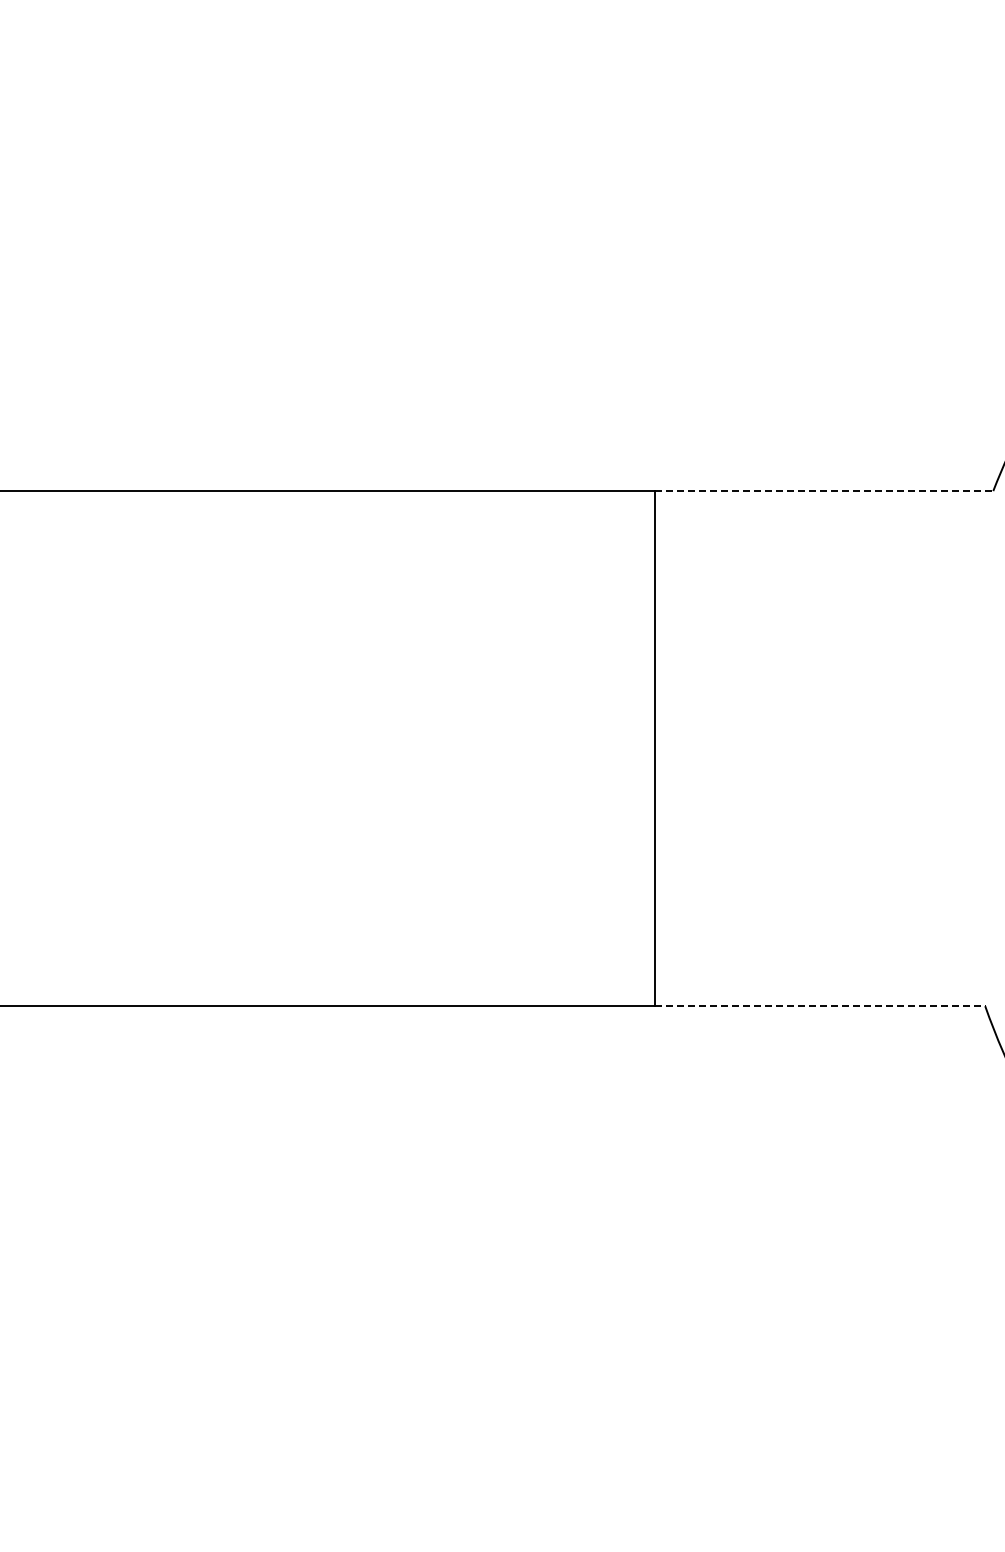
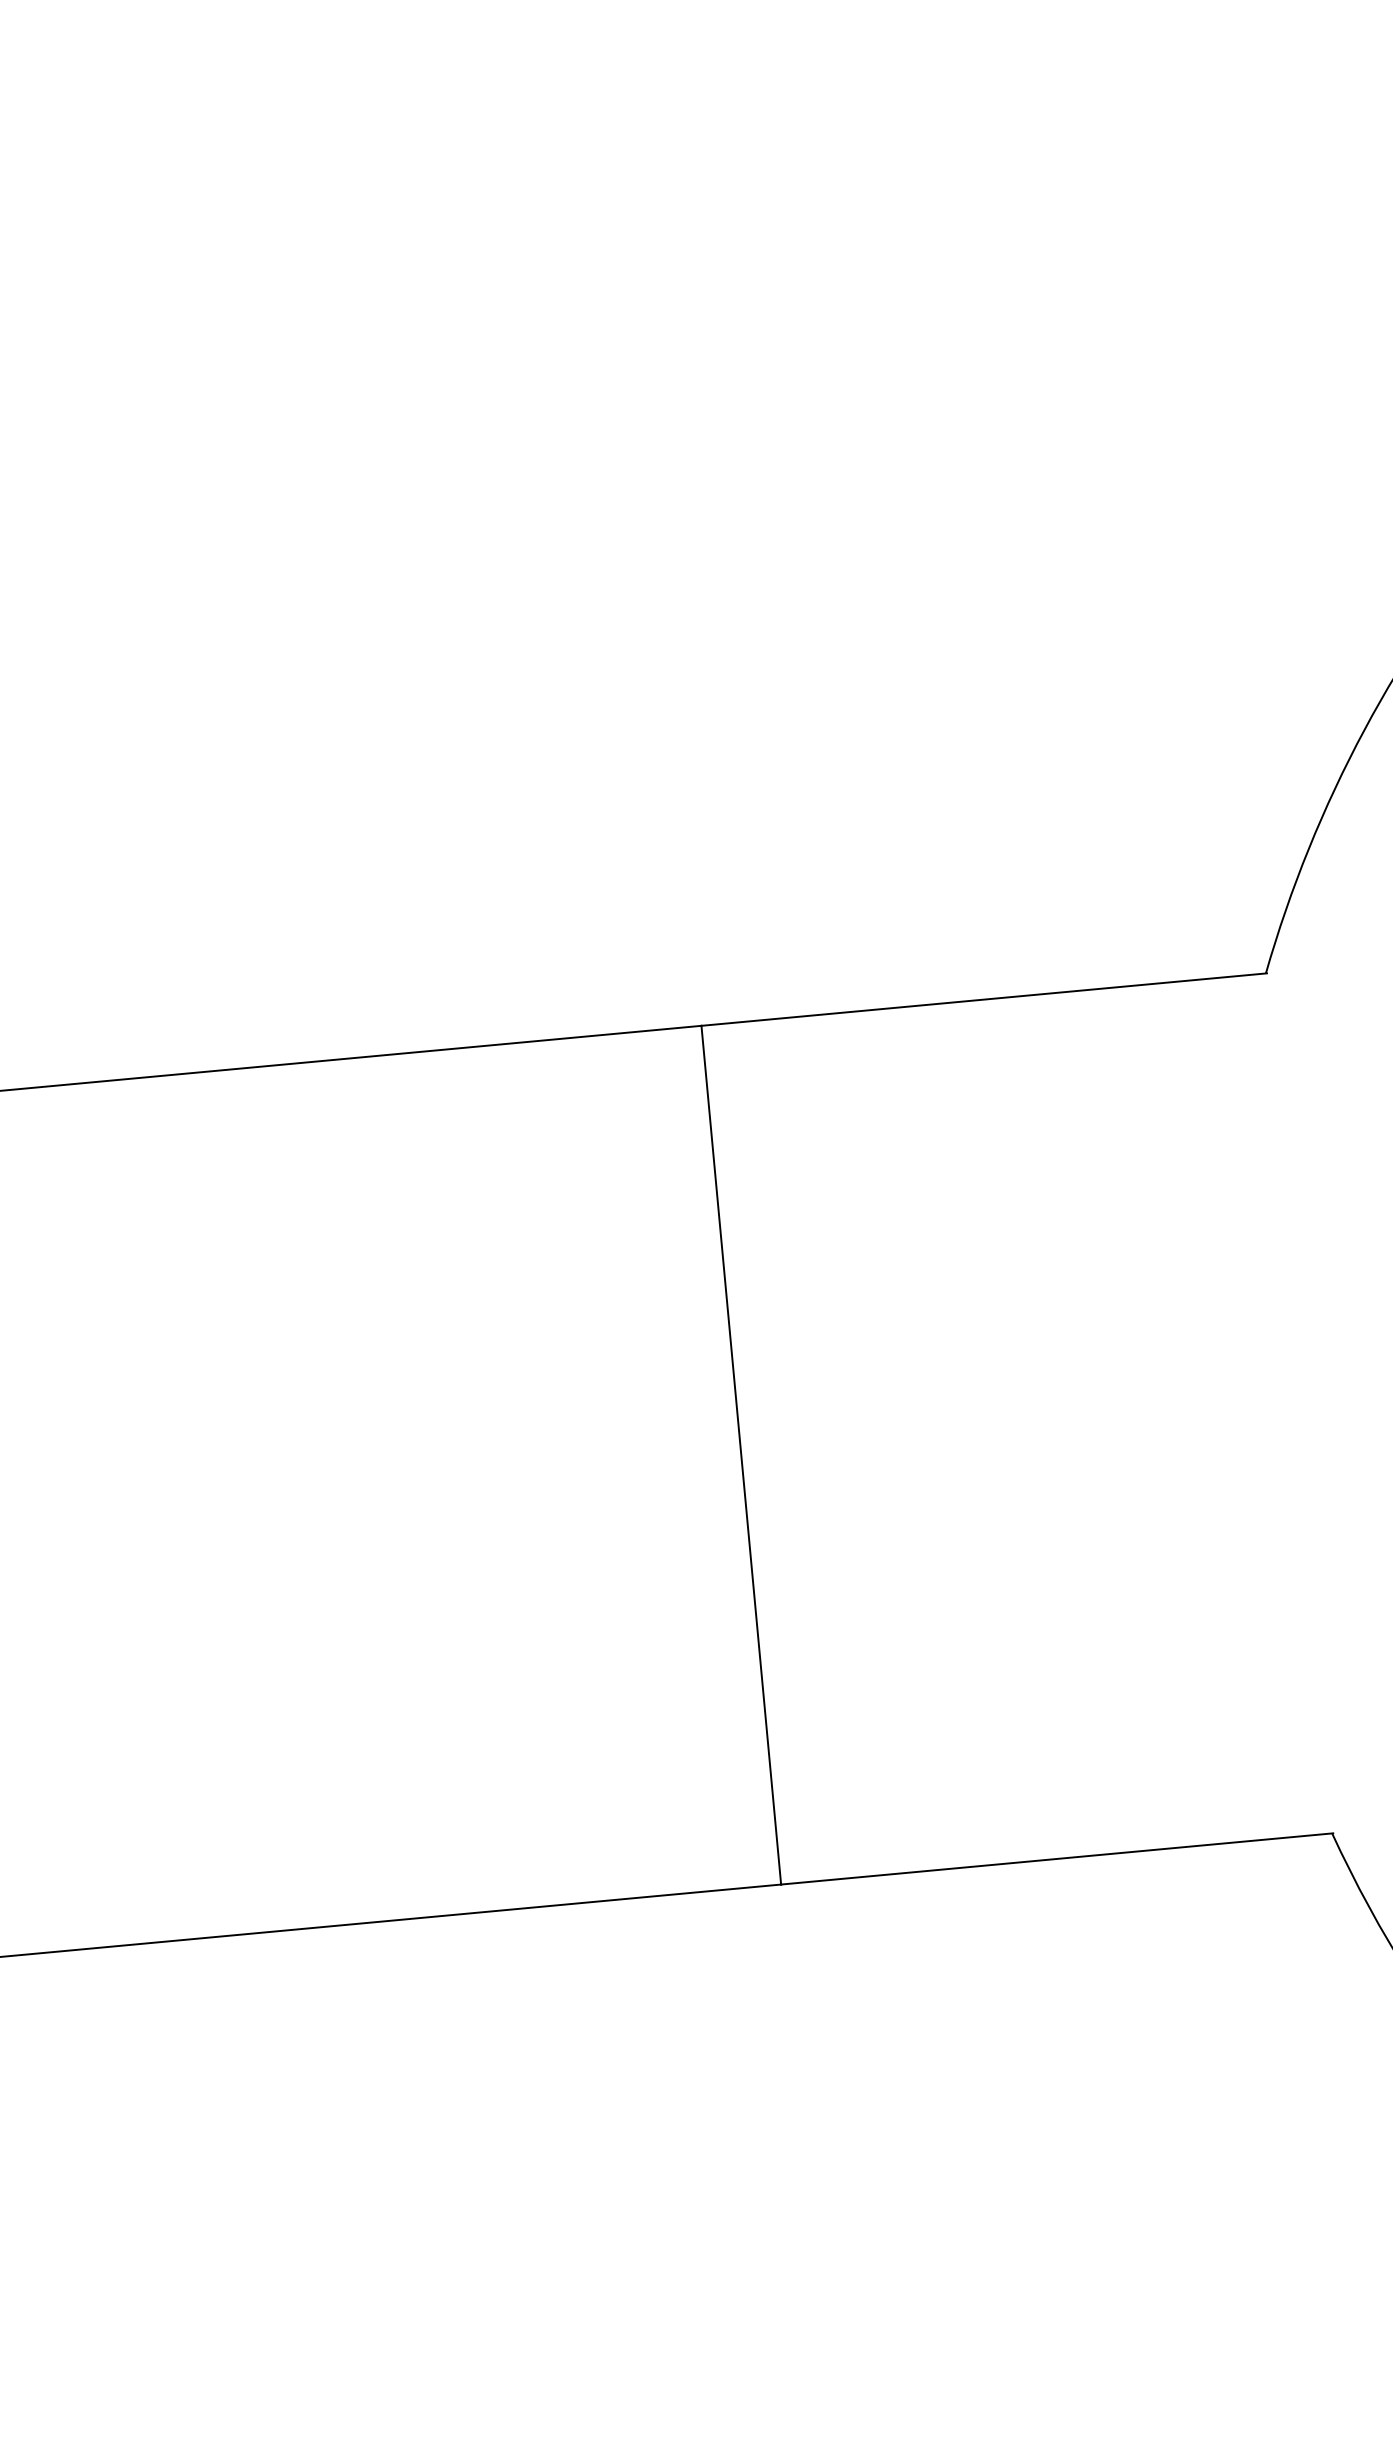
line: (824, 491) -> (984, 1000), dashed -> solid
line: (820, 1006) -> (1057, 1859), dashed -> solid

